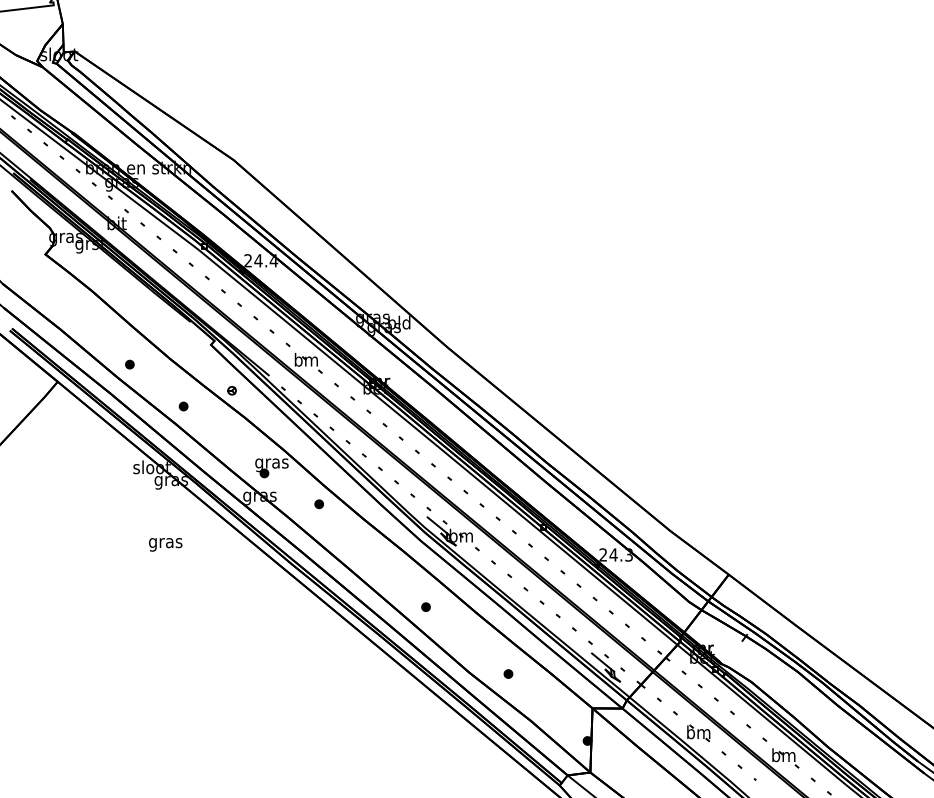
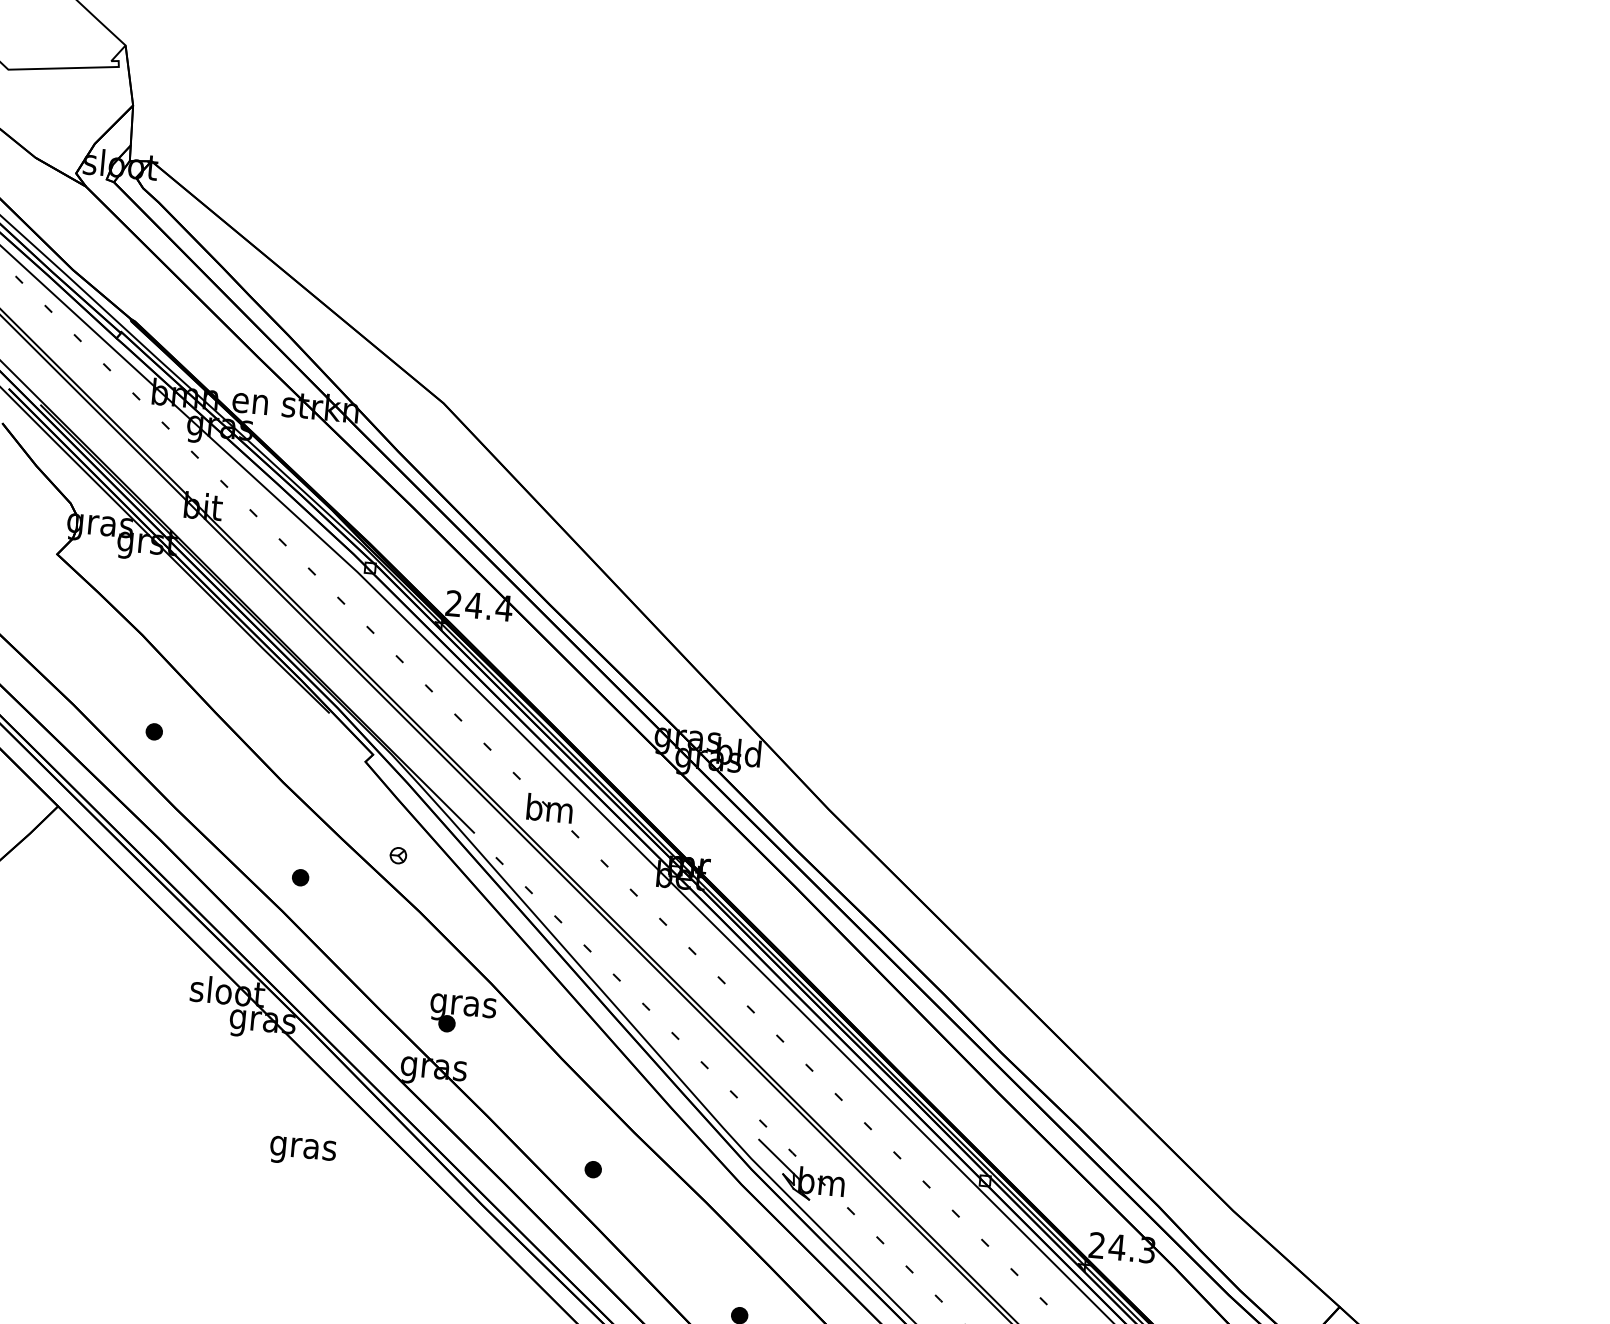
part: (129, 364) -> (153, 731), moved
part: (318, 504) -> (591, 1169), moved
text: (165, 544) -> (302, 1151), moved

